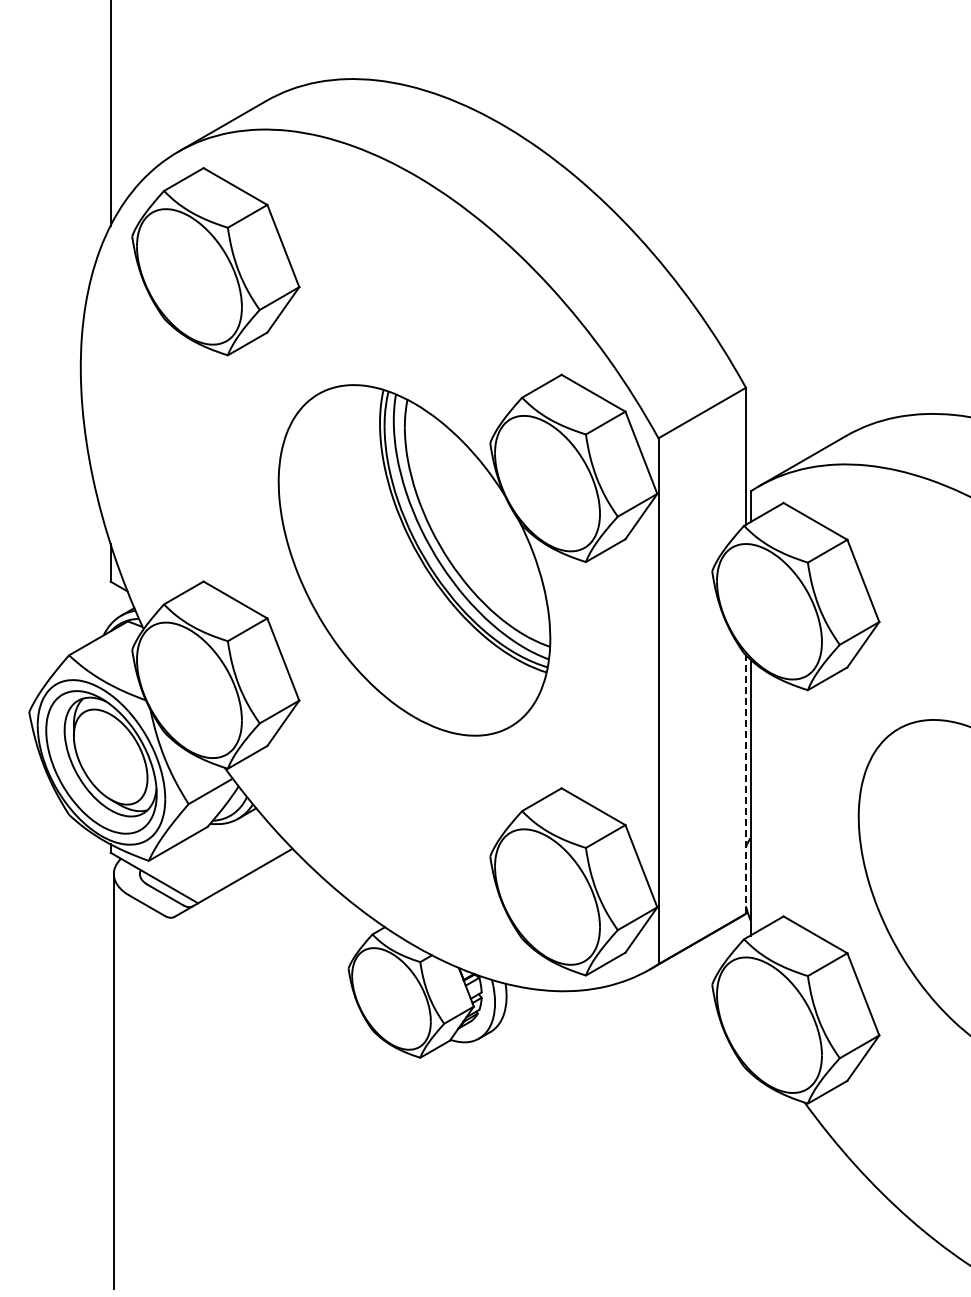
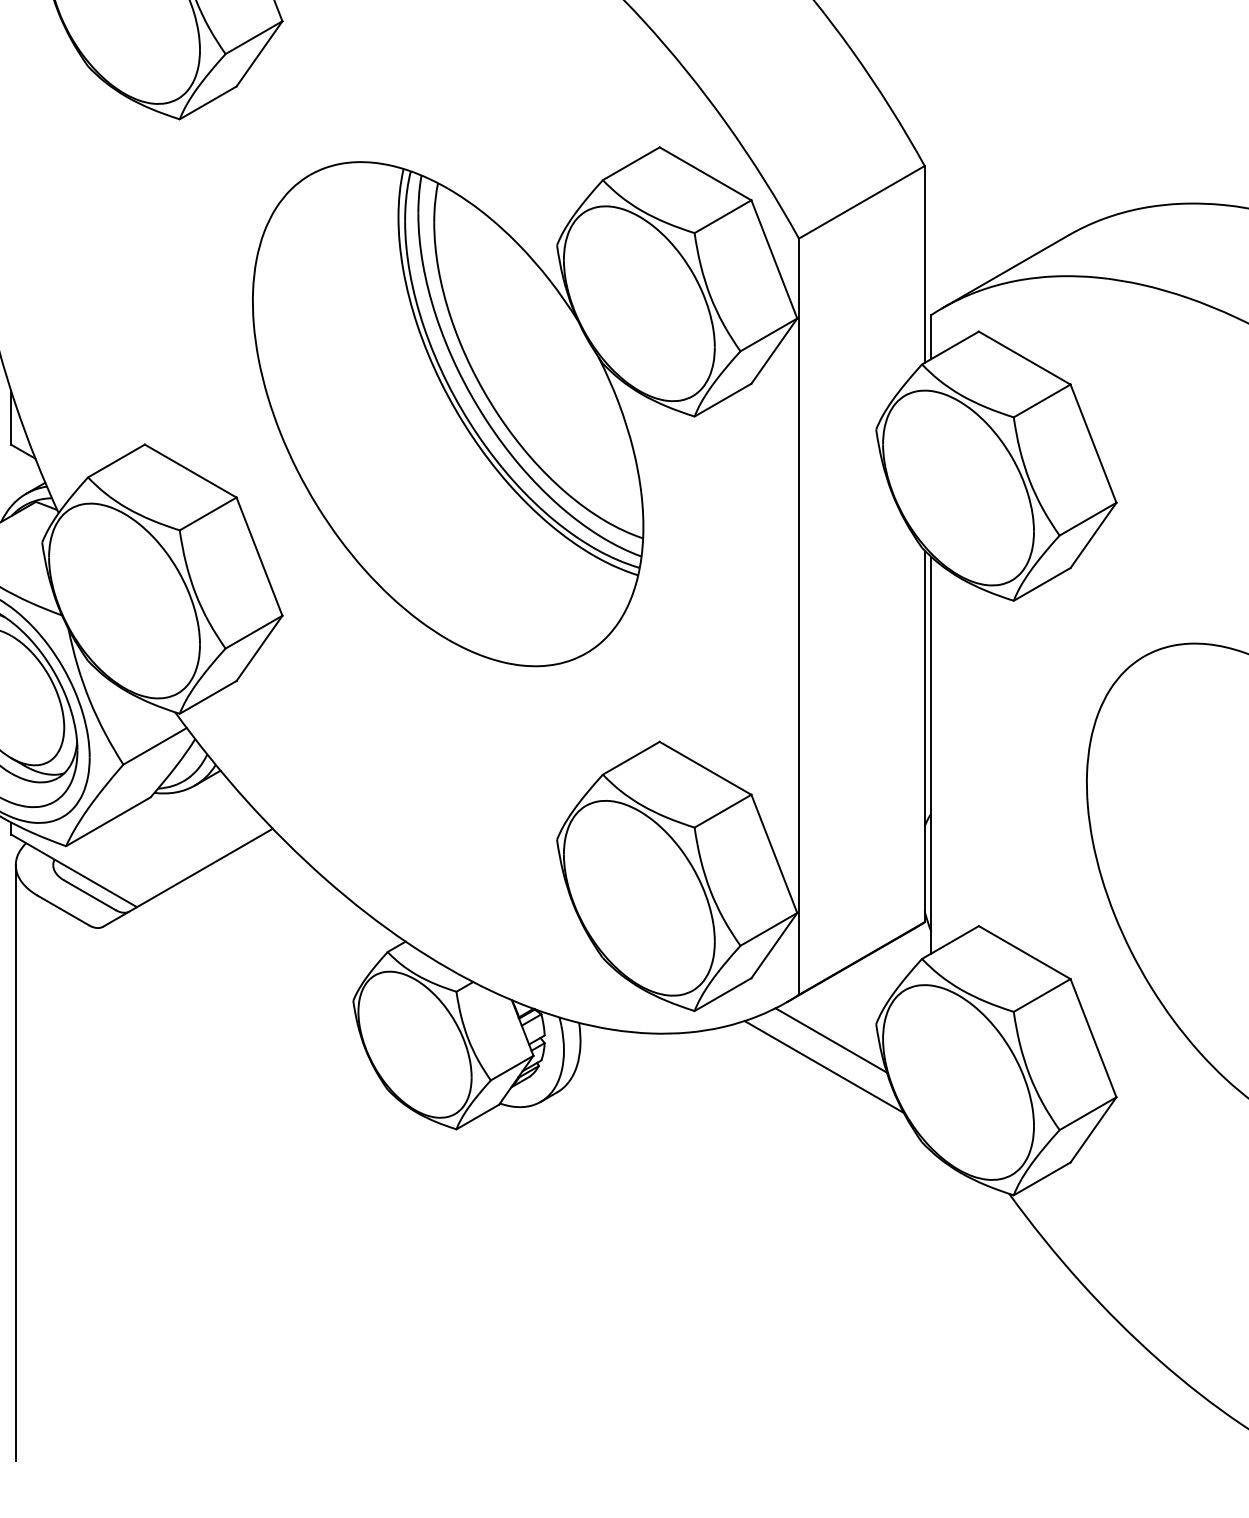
line: (745, 784) -> (924, 736), dashed -> solid
line: (680, 995) -> (830, 1039), added
line: (675, 1014) -> (823, 1067), added

